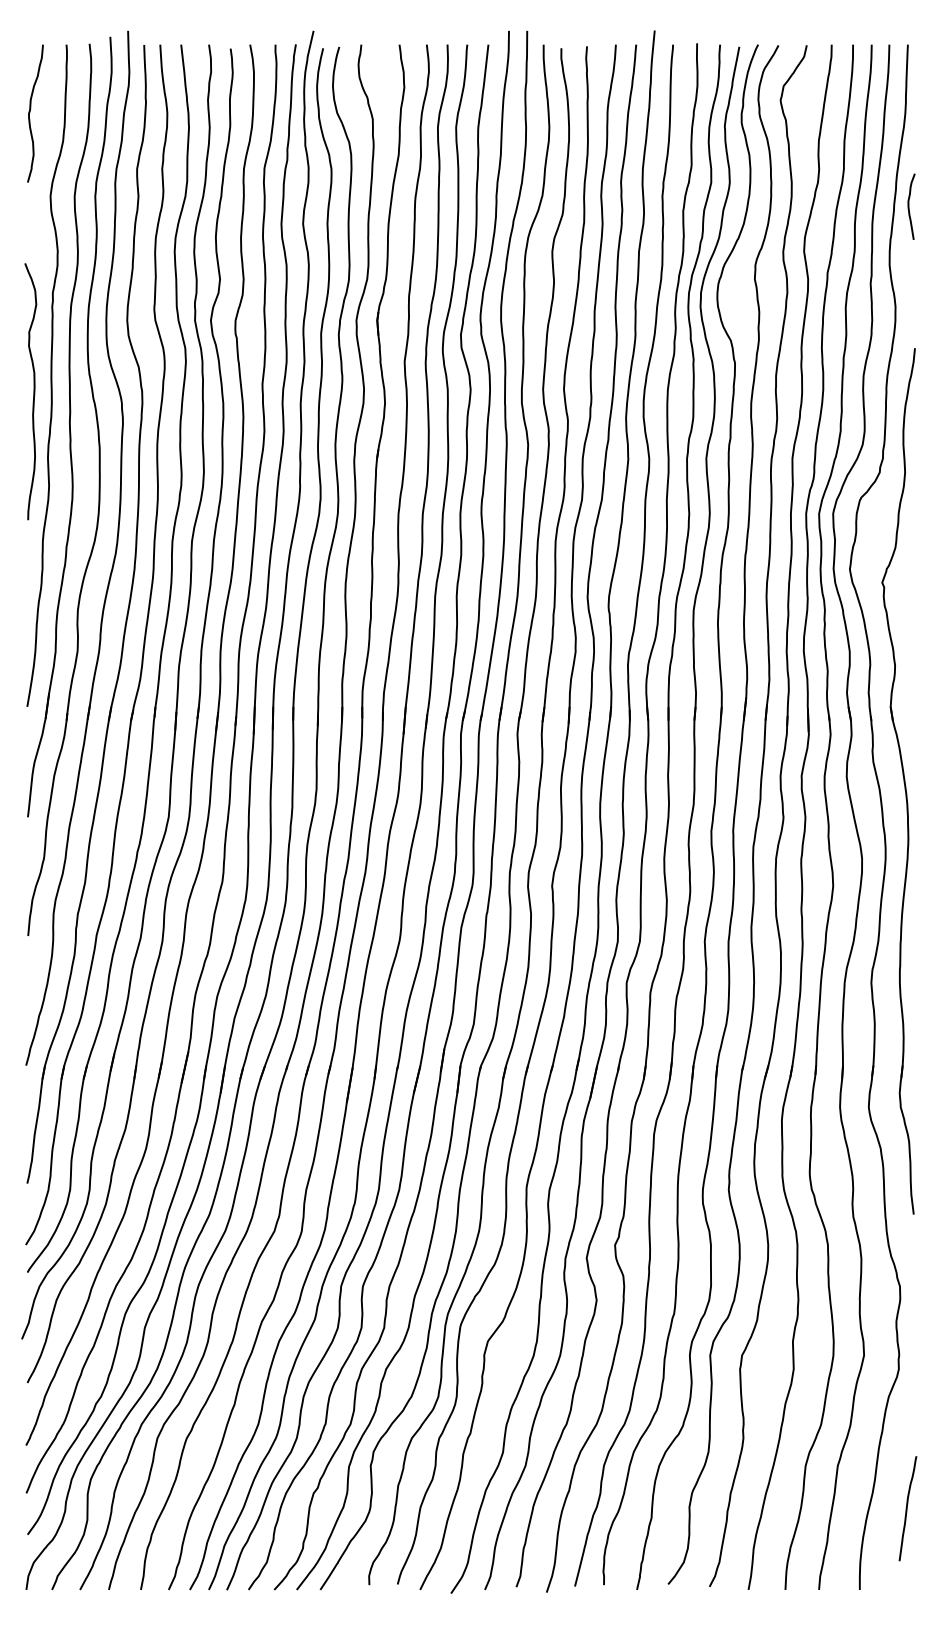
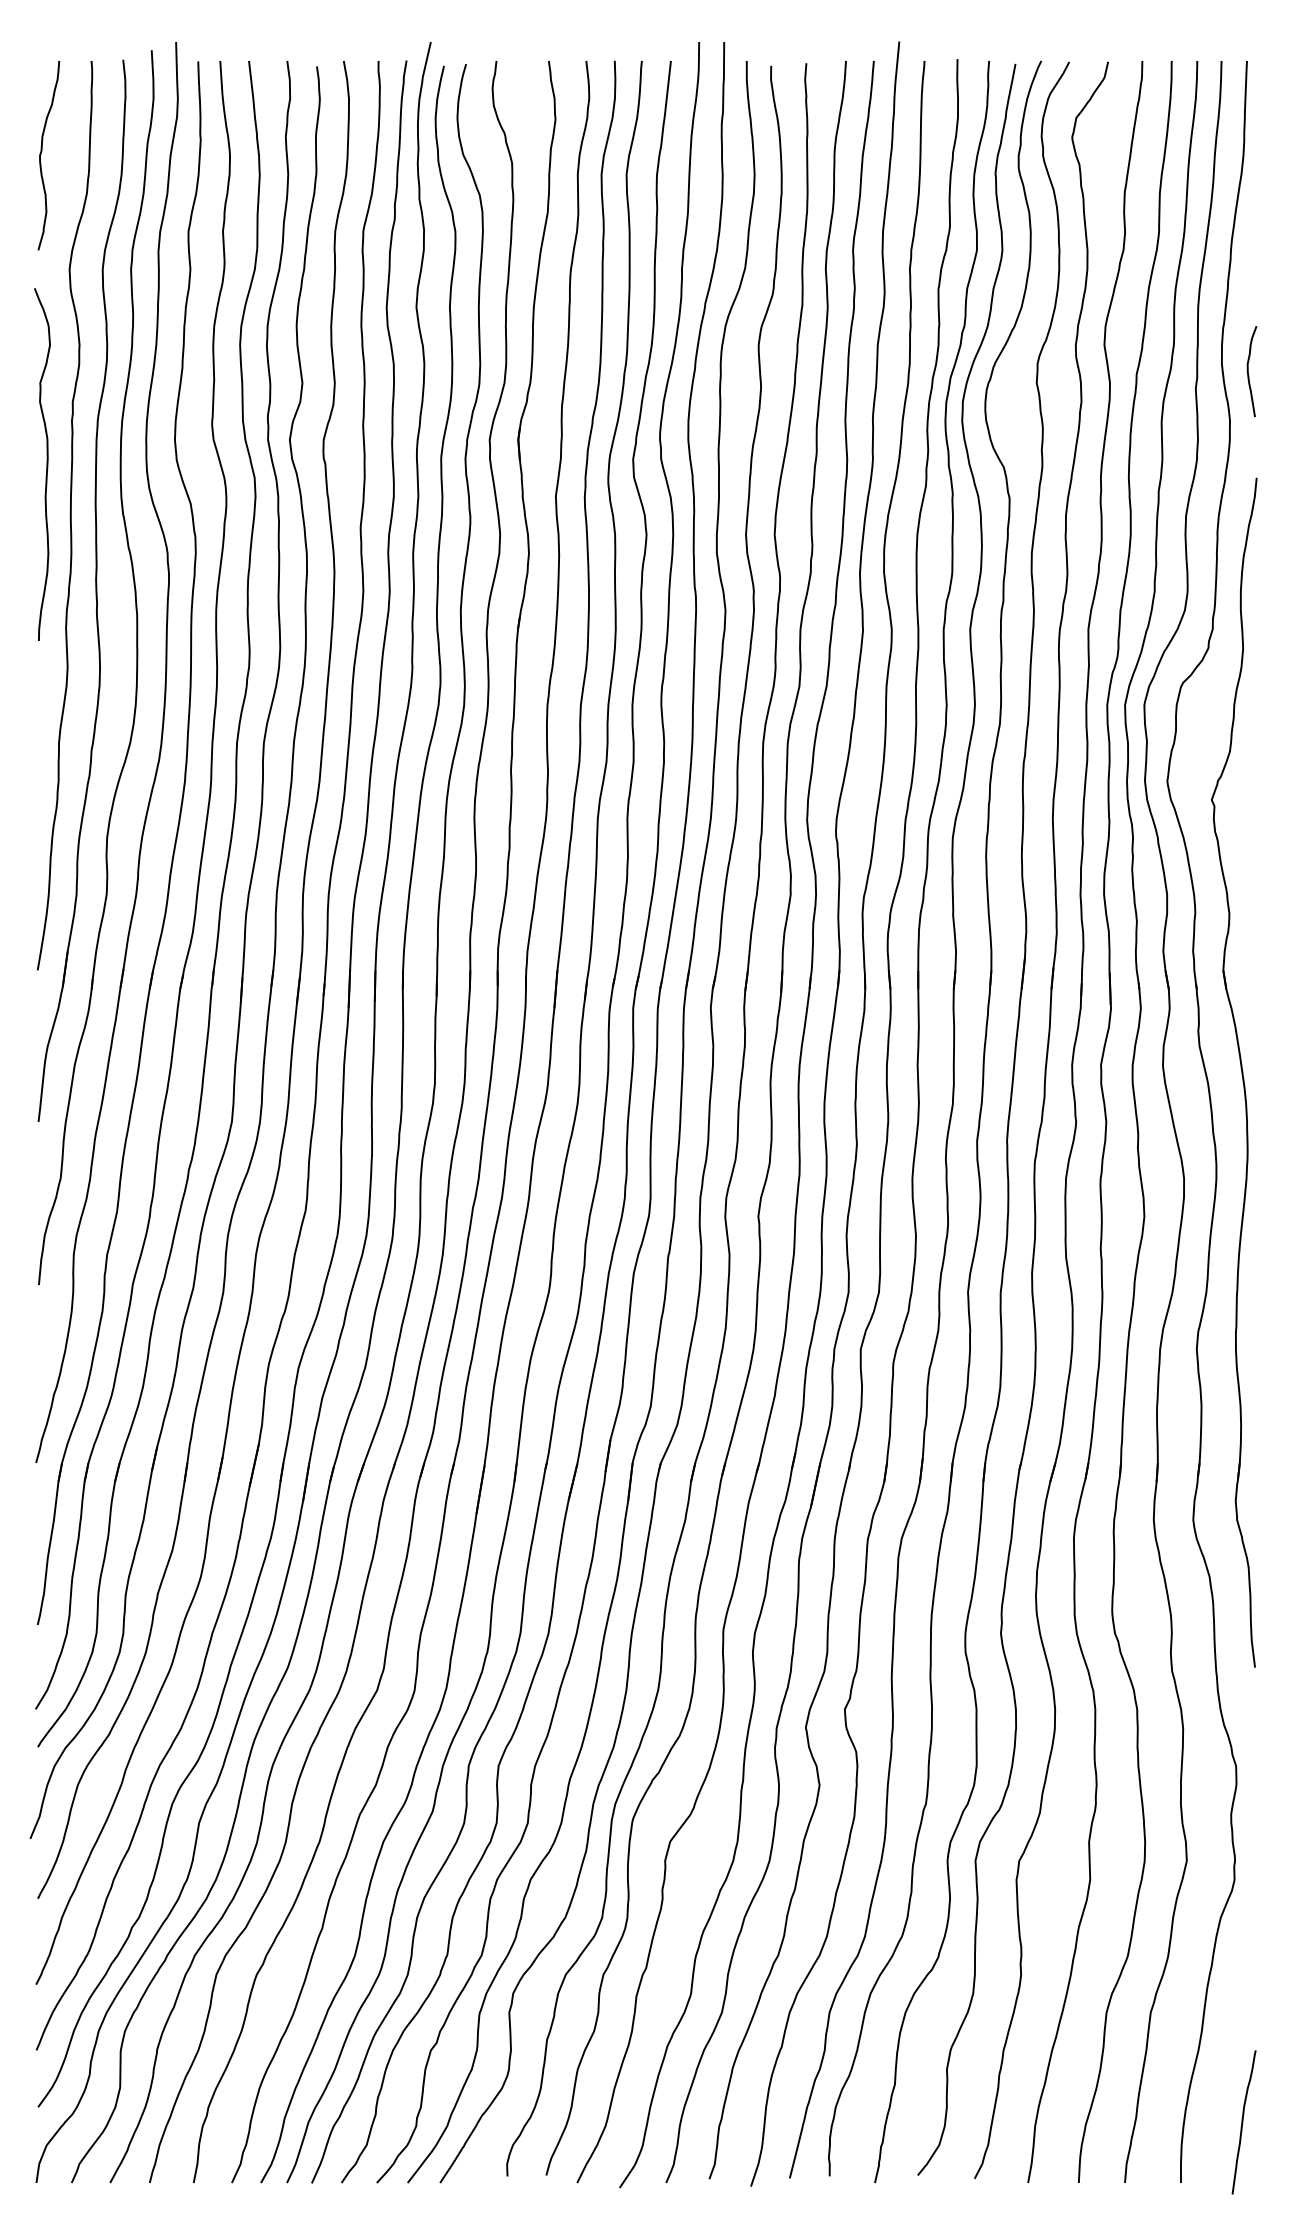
curve: (909, 206) -> (1248, 371), moved
curve: (33, 391) -> (46, 464), moved
curve: (907, 1508) -> (1243, 2122), moved

